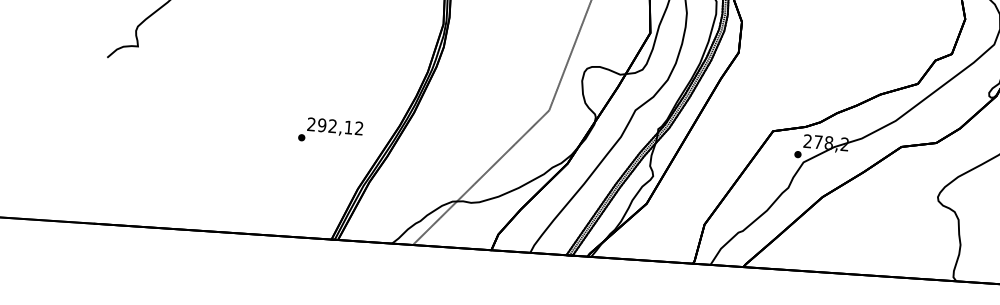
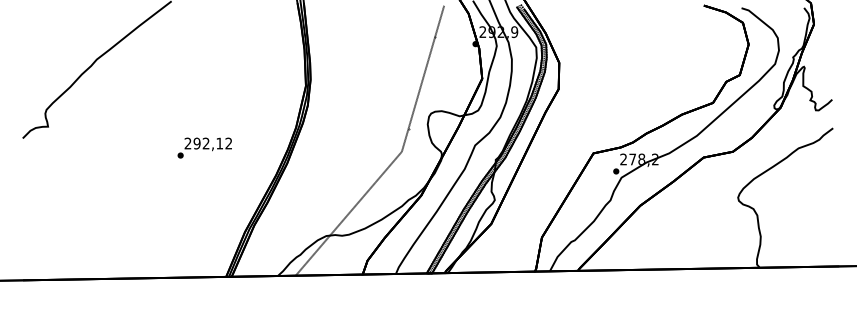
text: (330, 130) -> (204, 147), moved

